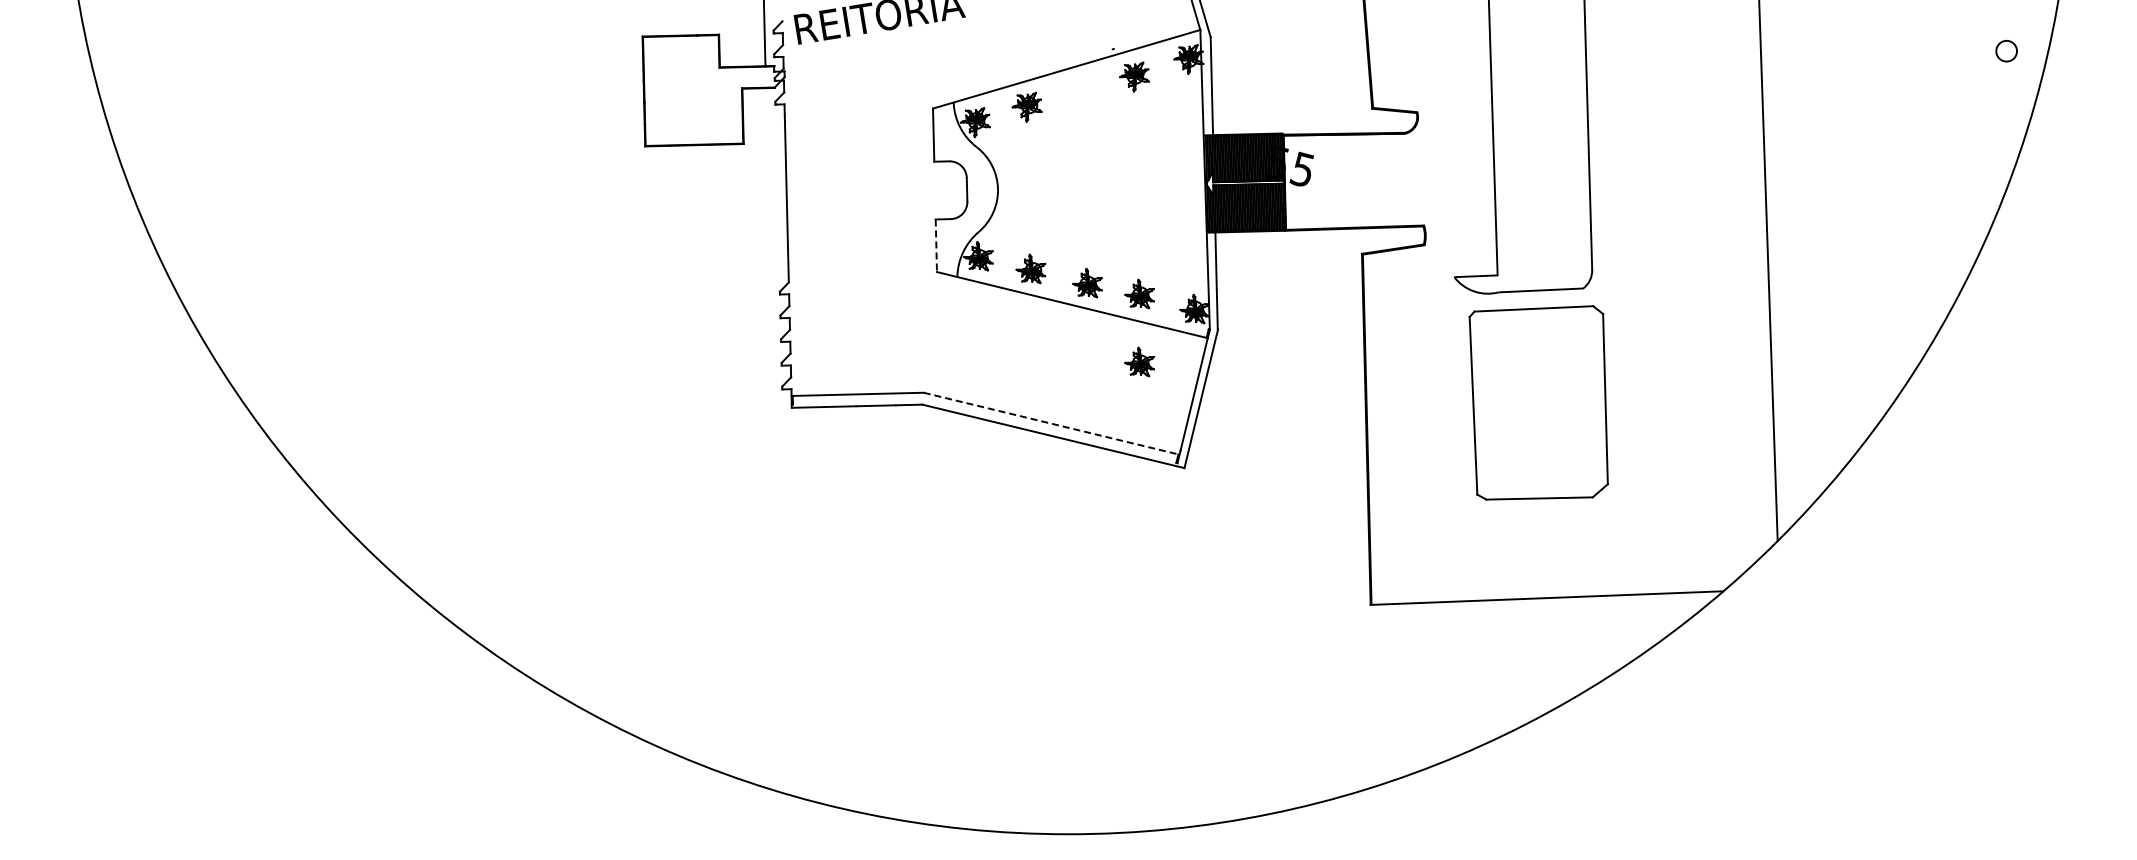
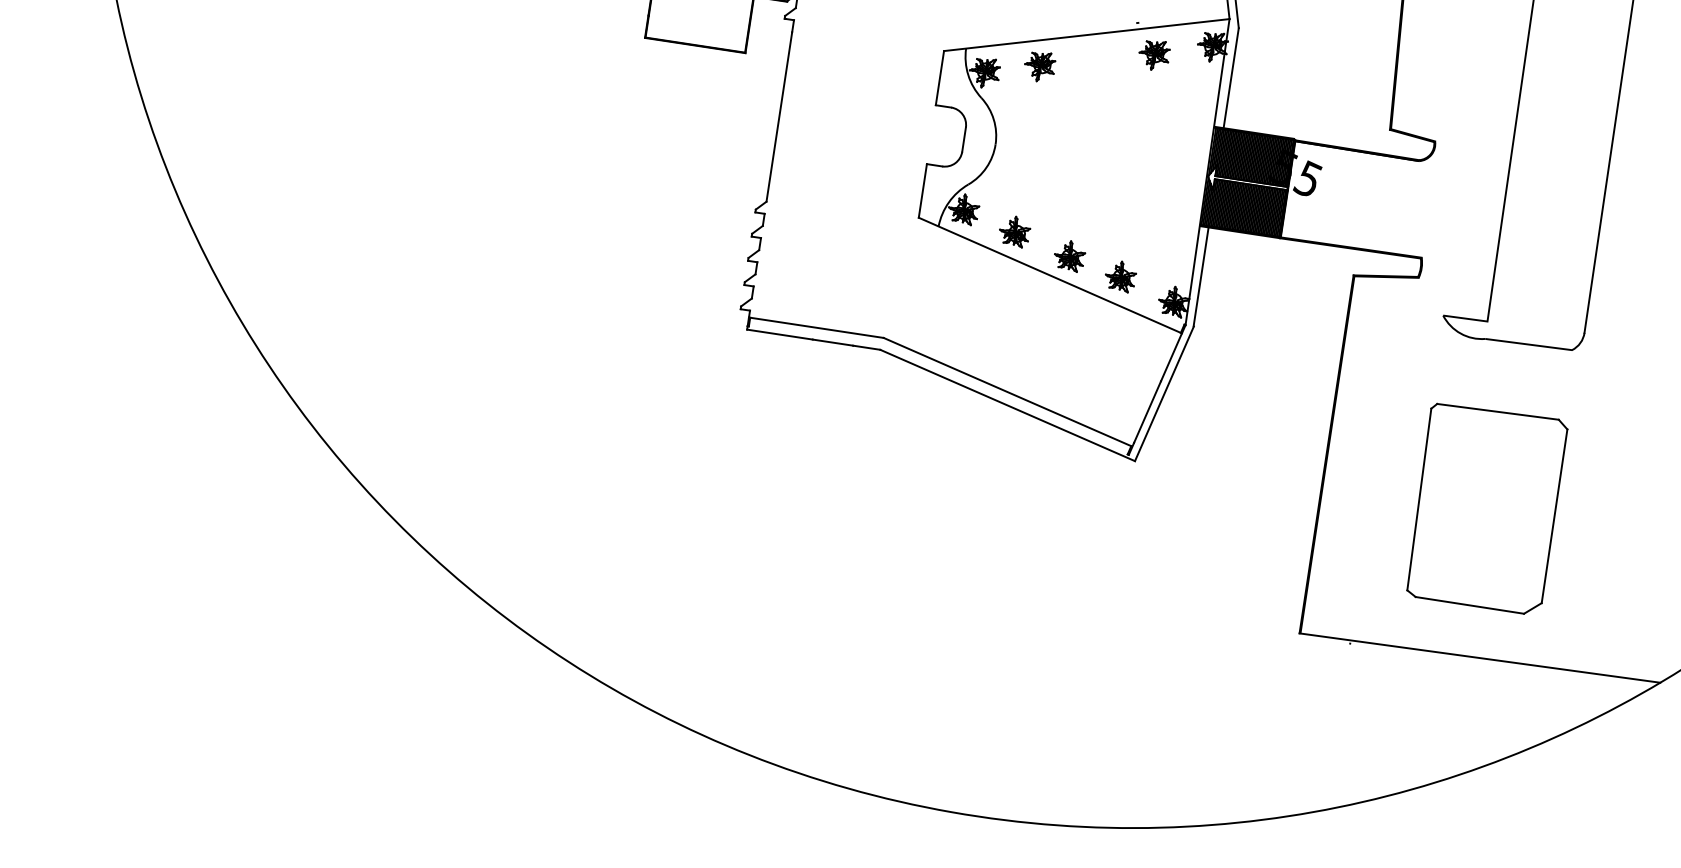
line: (936, 246) -> (922, 191), dashed -> solid
part: (1139, 361) -> (1108, 344), removed
part: (1538, 402) -> (1485, 507), moved
line: (1051, 423) -> (1007, 392), dashed -> solid

